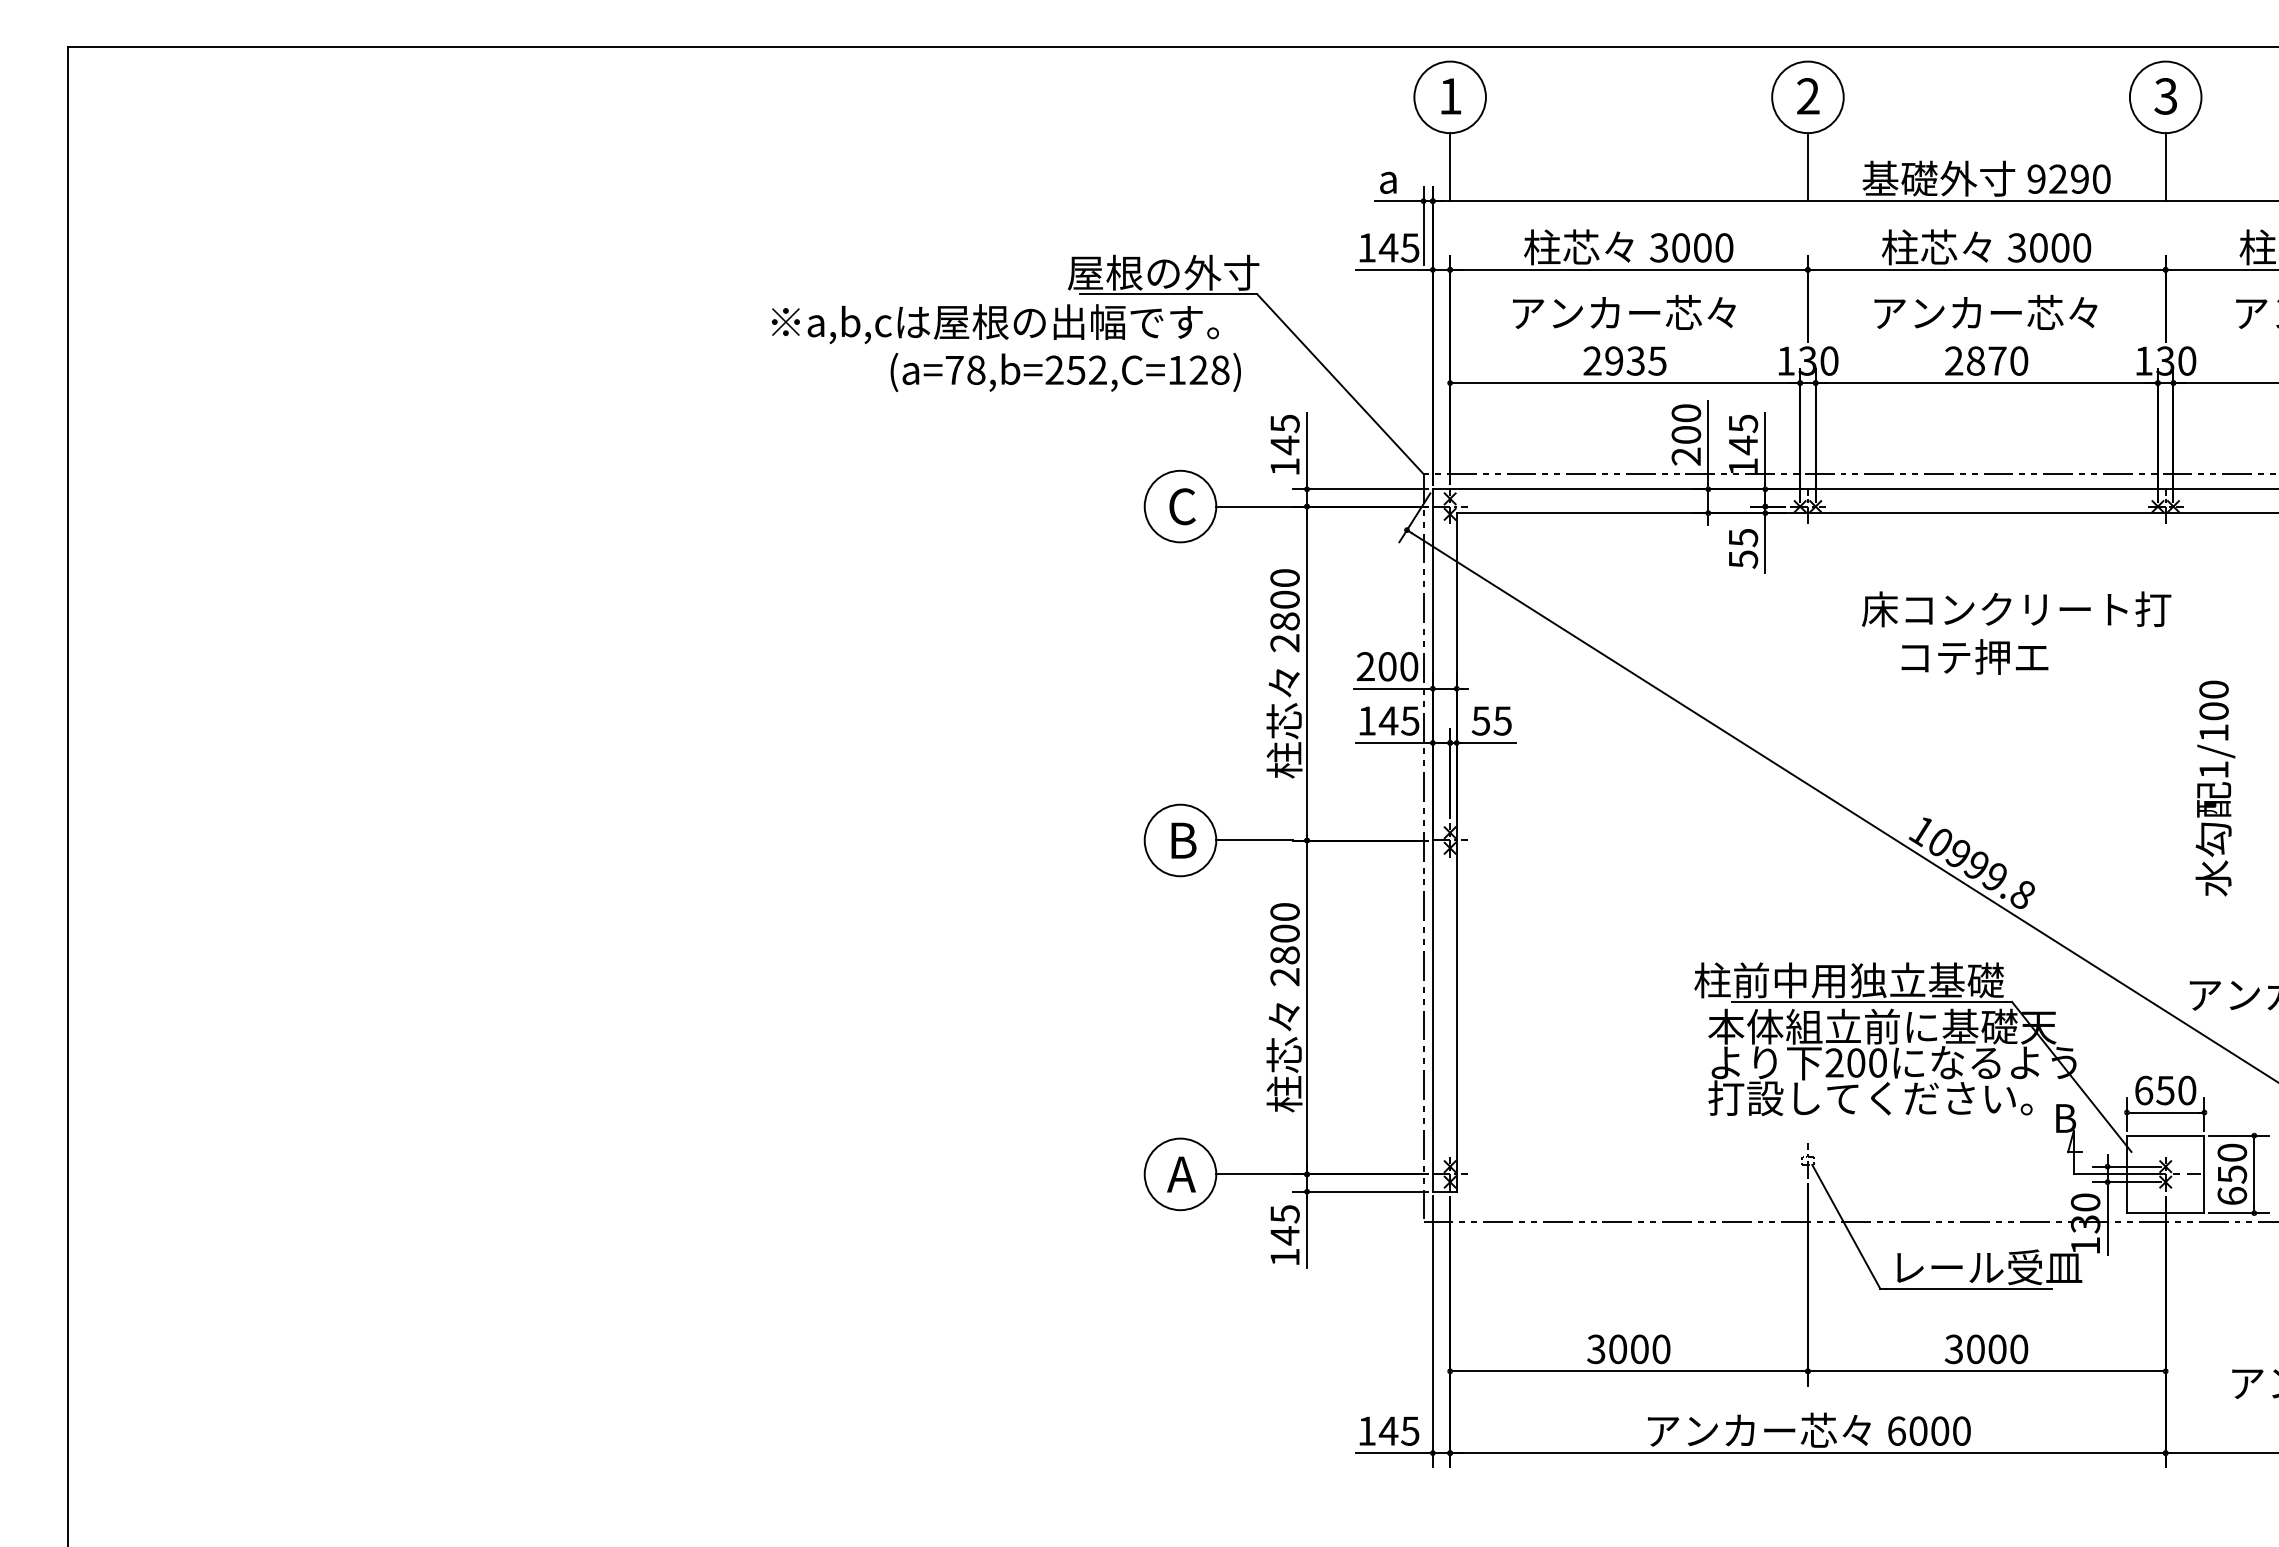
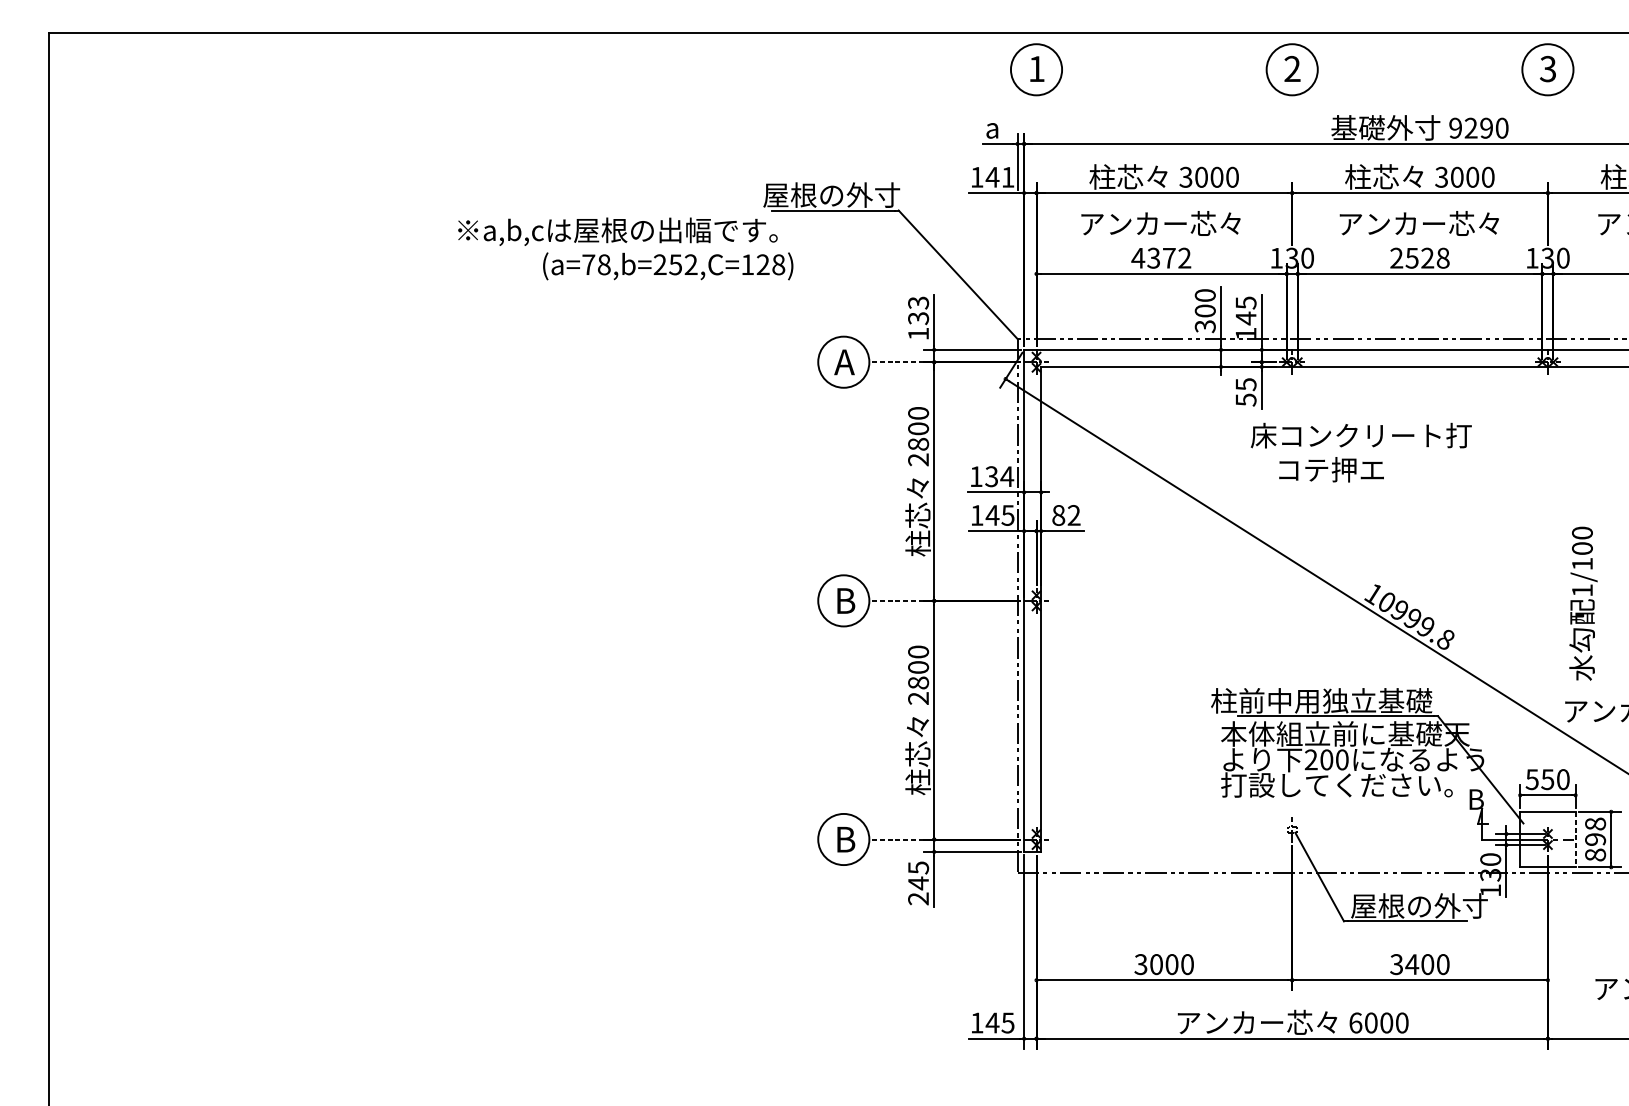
line: (1450, 167) -> (1036, 119), removed
line: (1807, 167) -> (1291, 119), removed
line: (2165, 167) -> (1547, 119), removed
text: (1410, 247) -> (1008, 177), 145 -> 141
text: (1006, 347) -> (625, 248), moved
text: (1624, 360) -> (1161, 257), 2935 -> 4372
text: (1997, 360) -> (1427, 257), 2870 -> 2528
text: (1284, 434) -> (918, 310), 145 -> 133
text: (1686, 456) -> (1205, 326), 200 -> 300
text: (1181, 506) -> (844, 362), C -> A
line: (1254, 506) -> (896, 362), solid -> dashed
text: (2016, 632) -> (1361, 452), moved
text: (1387, 666) -> (991, 476), 200 -> 134
text: (1491, 720) -> (1066, 515), 55 -> 82
text: (2215, 788) -> (1583, 603), moved
line: (1254, 840) -> (896, 600), solid -> dashed
text: (2143, 1090) -> (1532, 779), 650 -> 550
text: (1181, 1174) -> (844, 839), A -> B
line: (1254, 1174) -> (896, 839), solid -> dashed
line: (2204, 1174) -> (1575, 839), solid -> dashed
text: (2232, 1174) -> (1595, 839), 650 -> 898
text: (1284, 1257) -> (918, 898), 145 -> 245
text: (1986, 1267) -> (1419, 906), レール受皿 -> 屋根の外寸
text: (1975, 1349) -> (1411, 964), 3000 -> 3400

